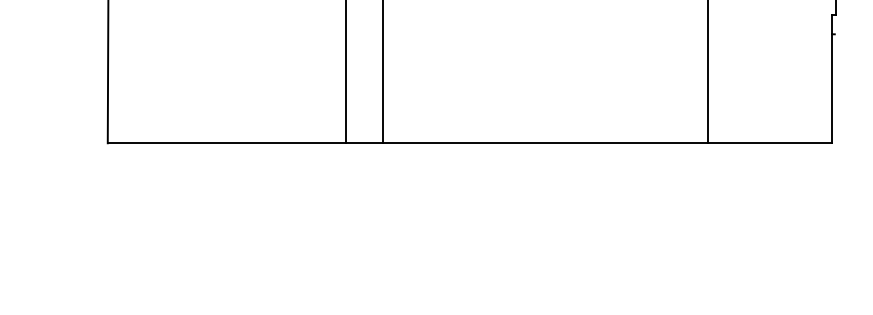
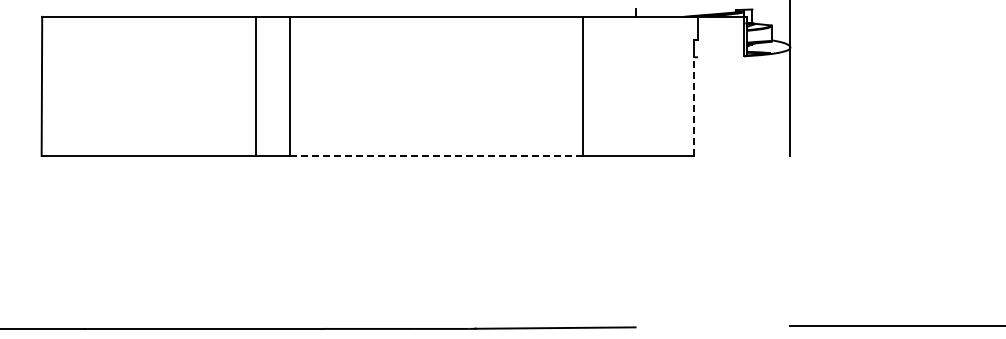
line: (831, 87) -> (694, 105), solid -> dashed
line: (545, 143) -> (436, 155), solid -> dashed

